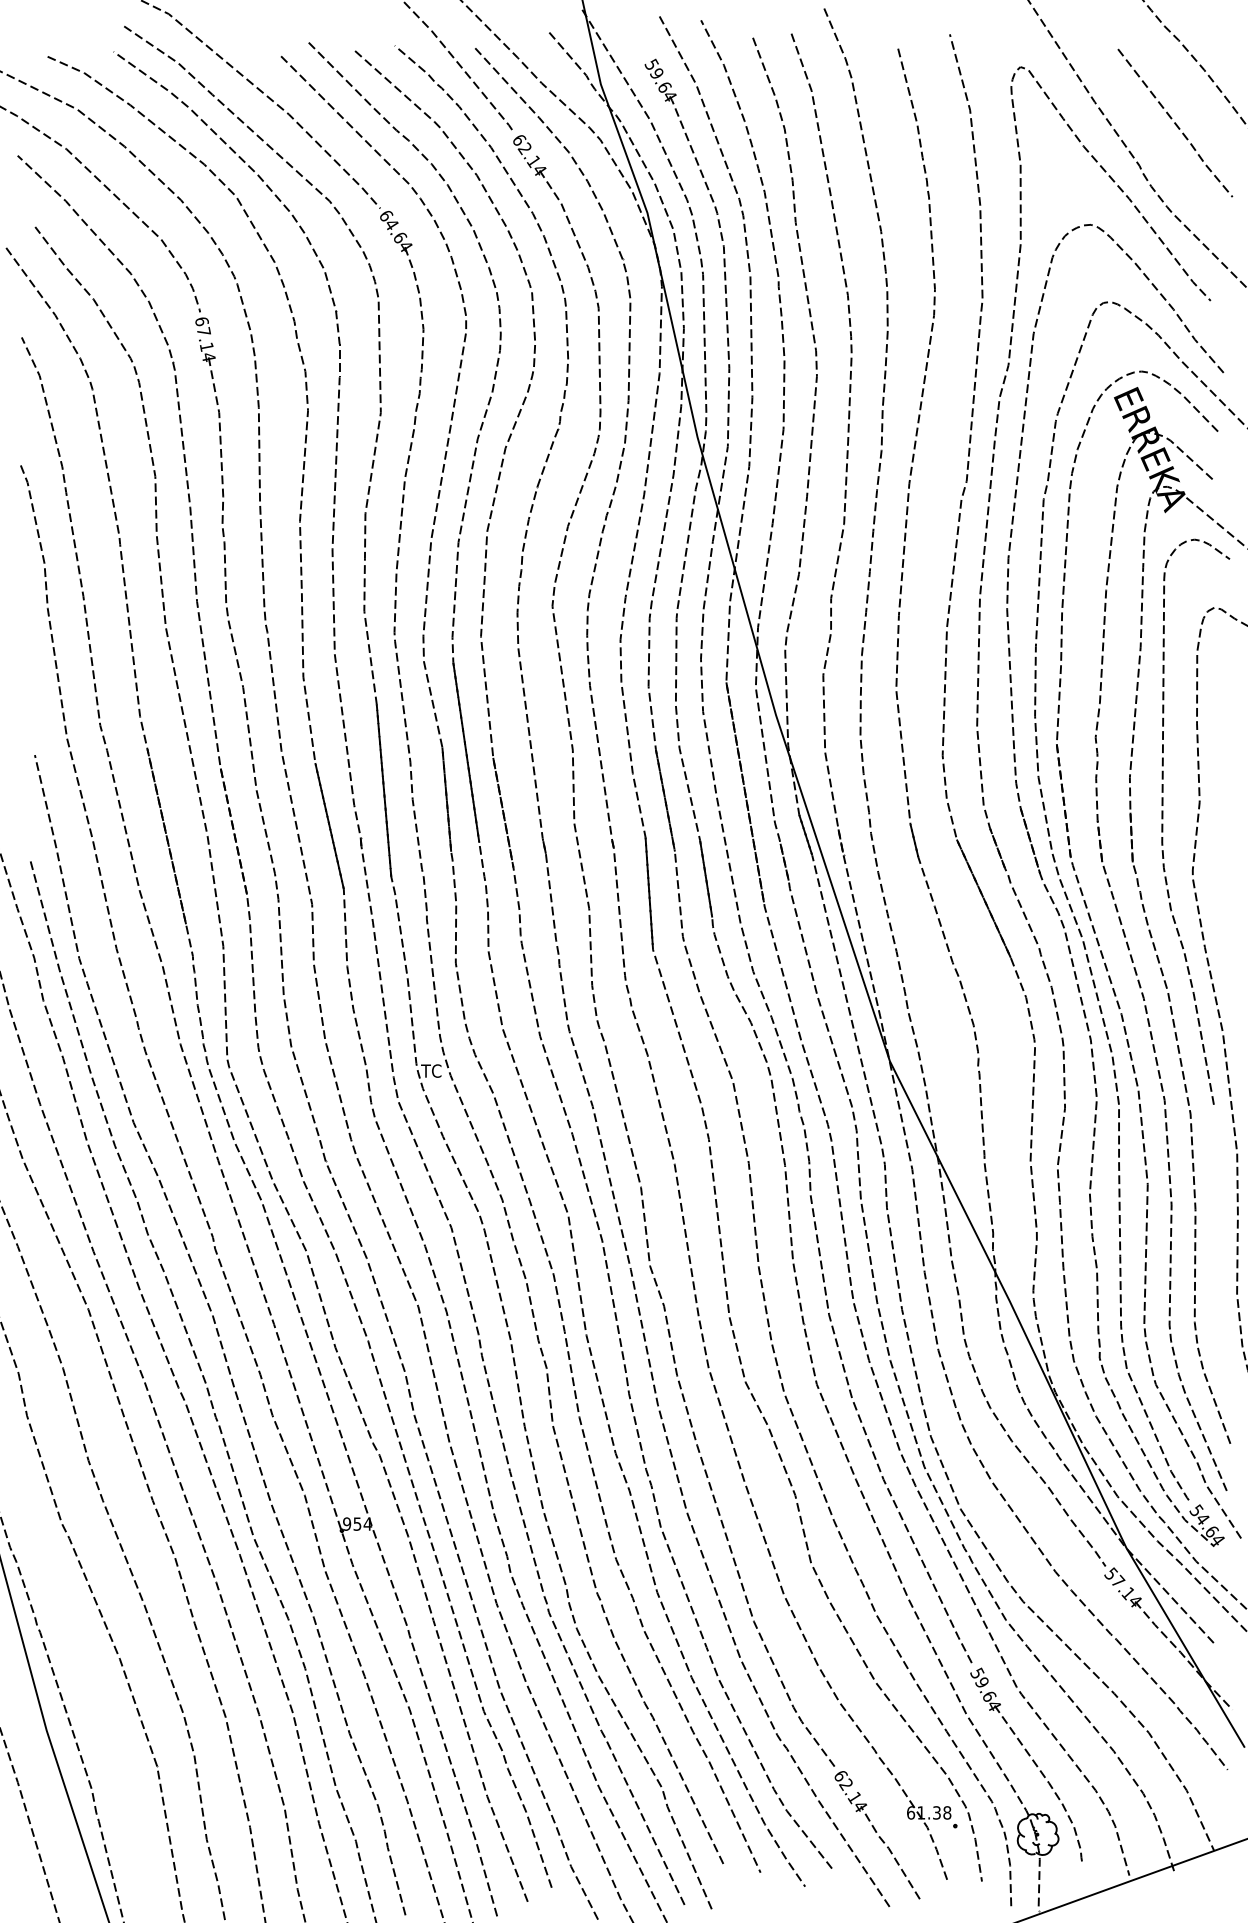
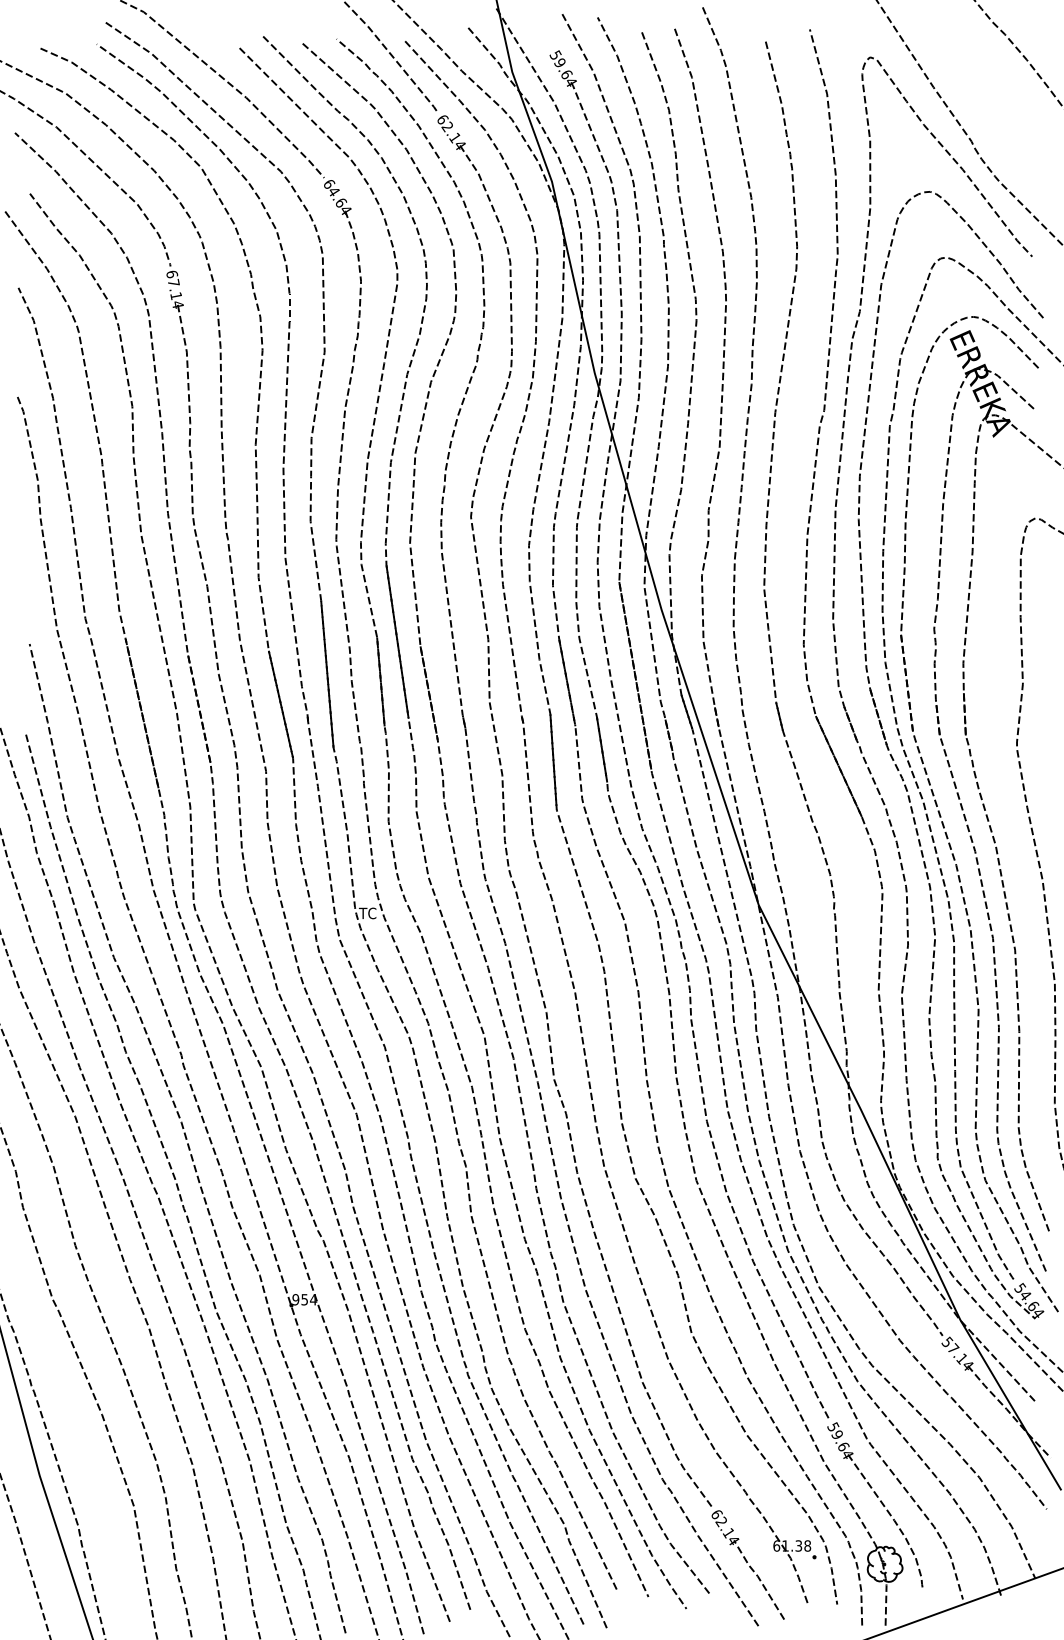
line: (1175, 122) -> (1002, 104), removed
curve: (1163, 818) -> (992, 698), removed

